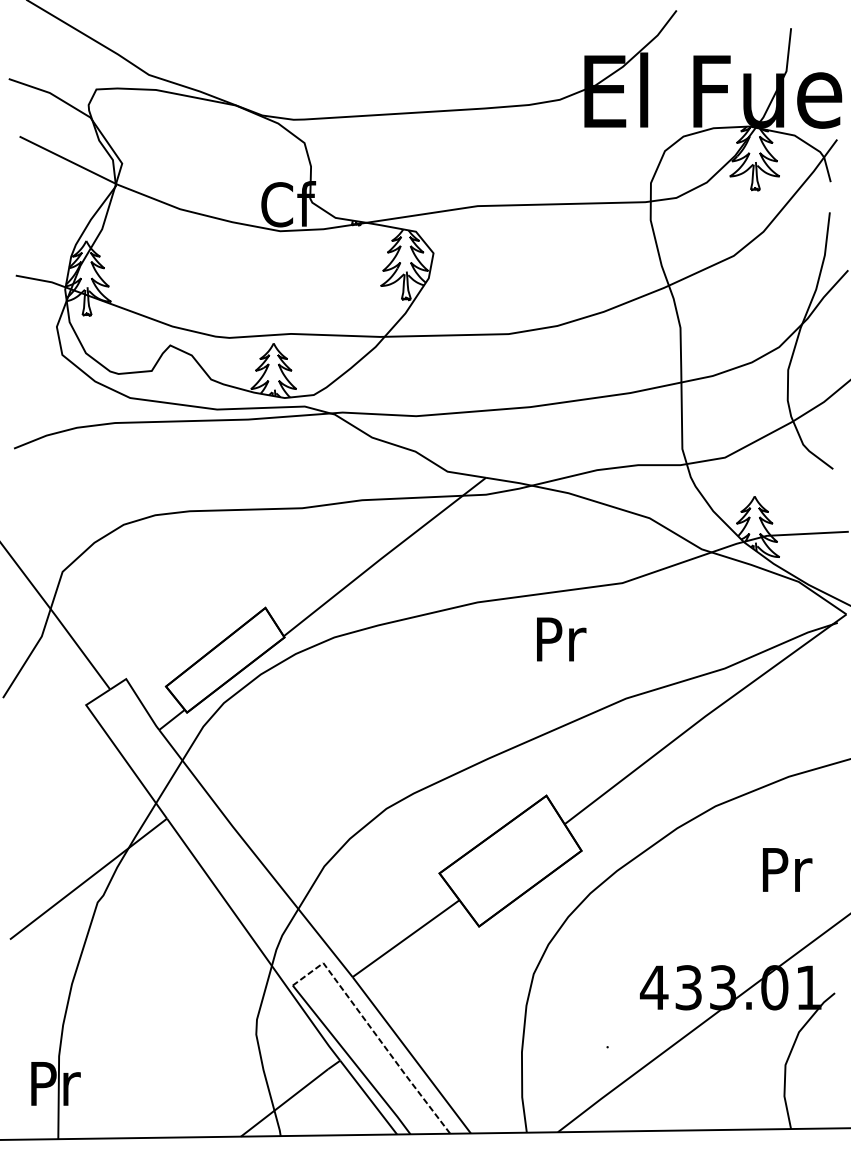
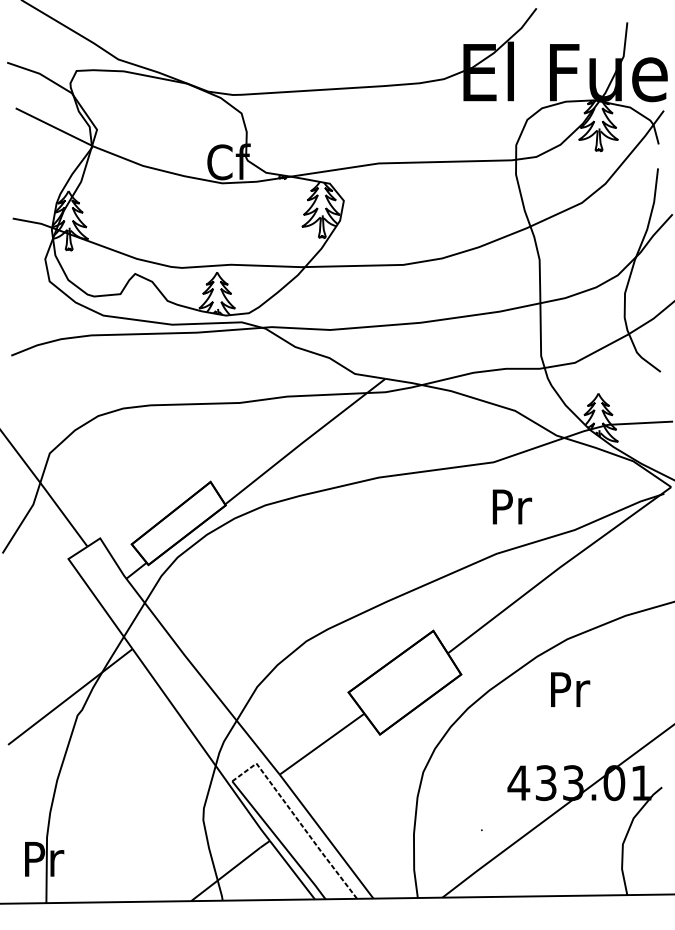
text: (561, 638) -> (512, 506), moved
text: (787, 869) -> (570, 689), moved

